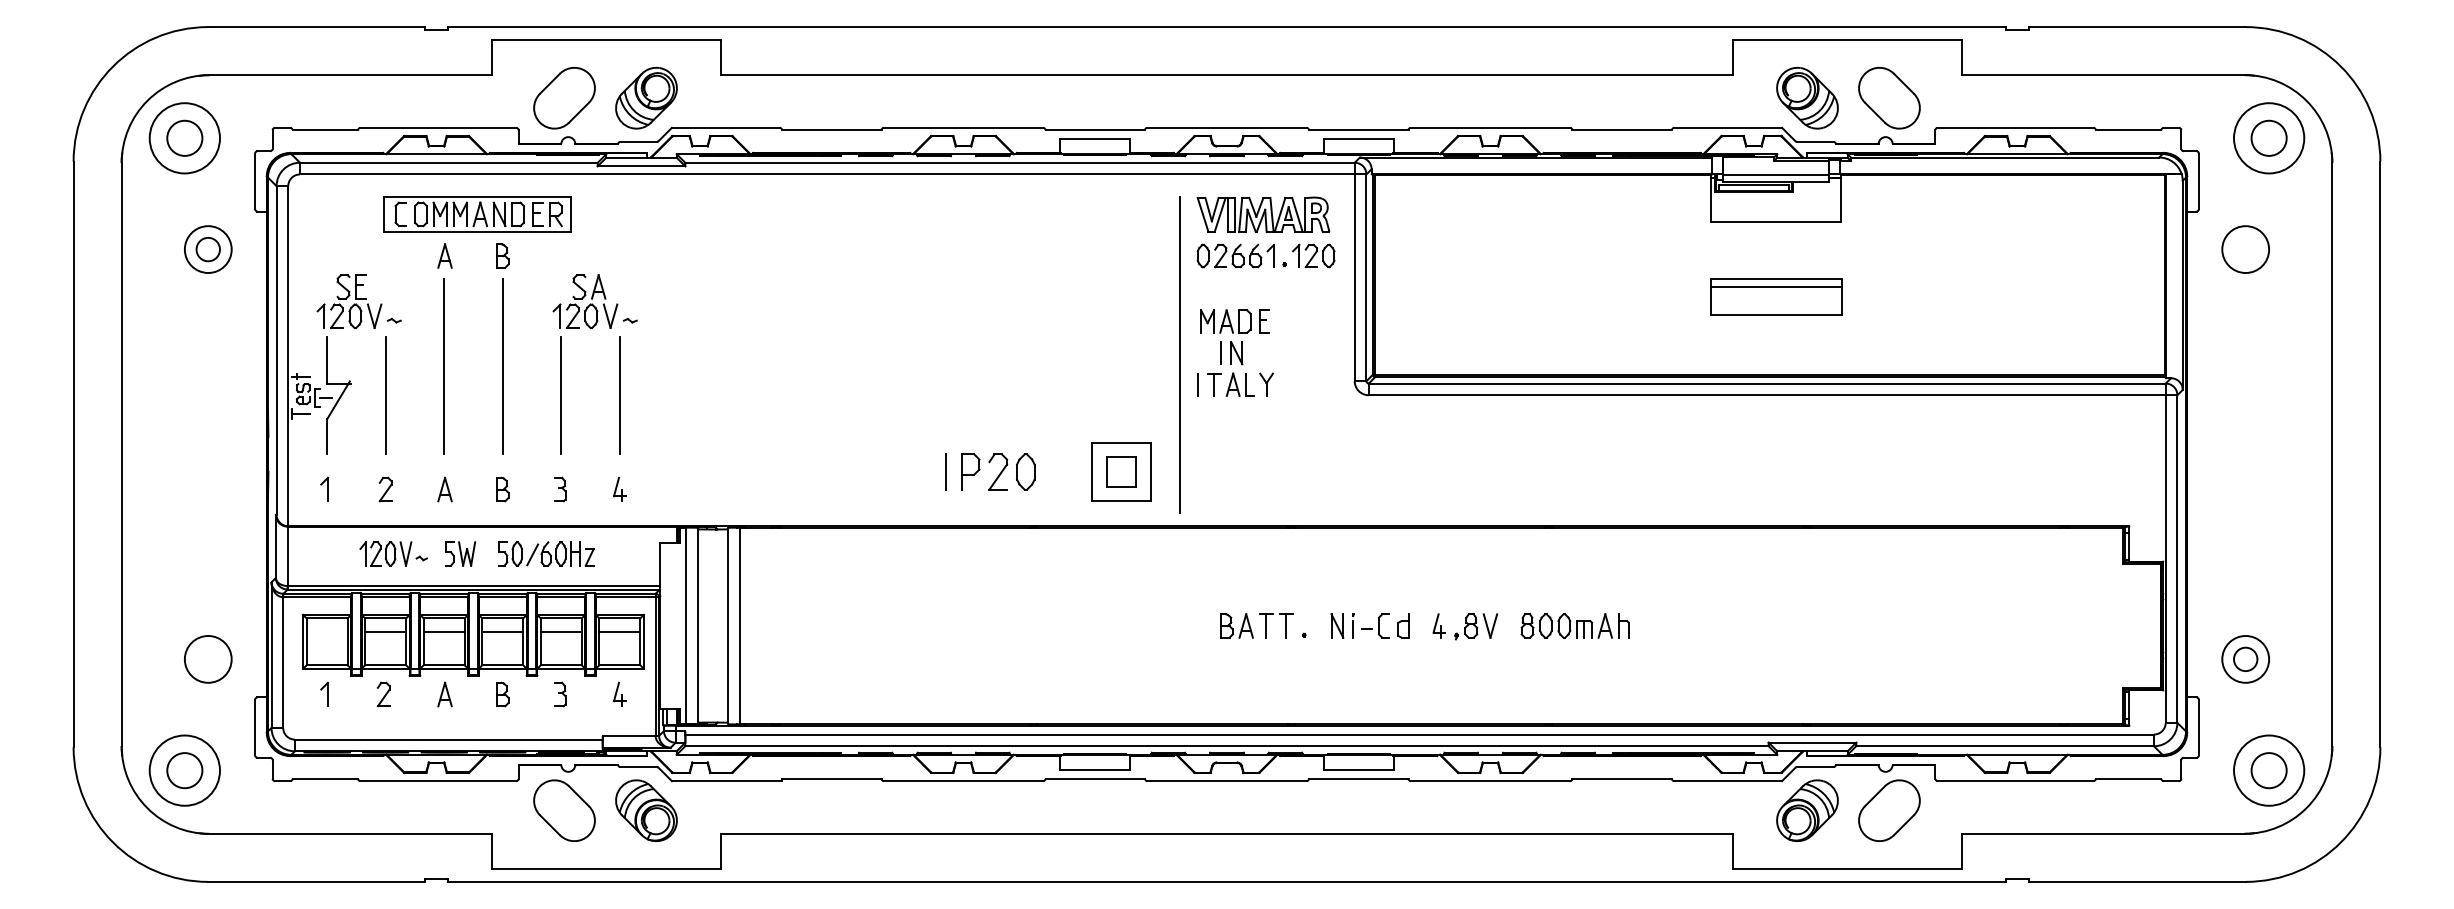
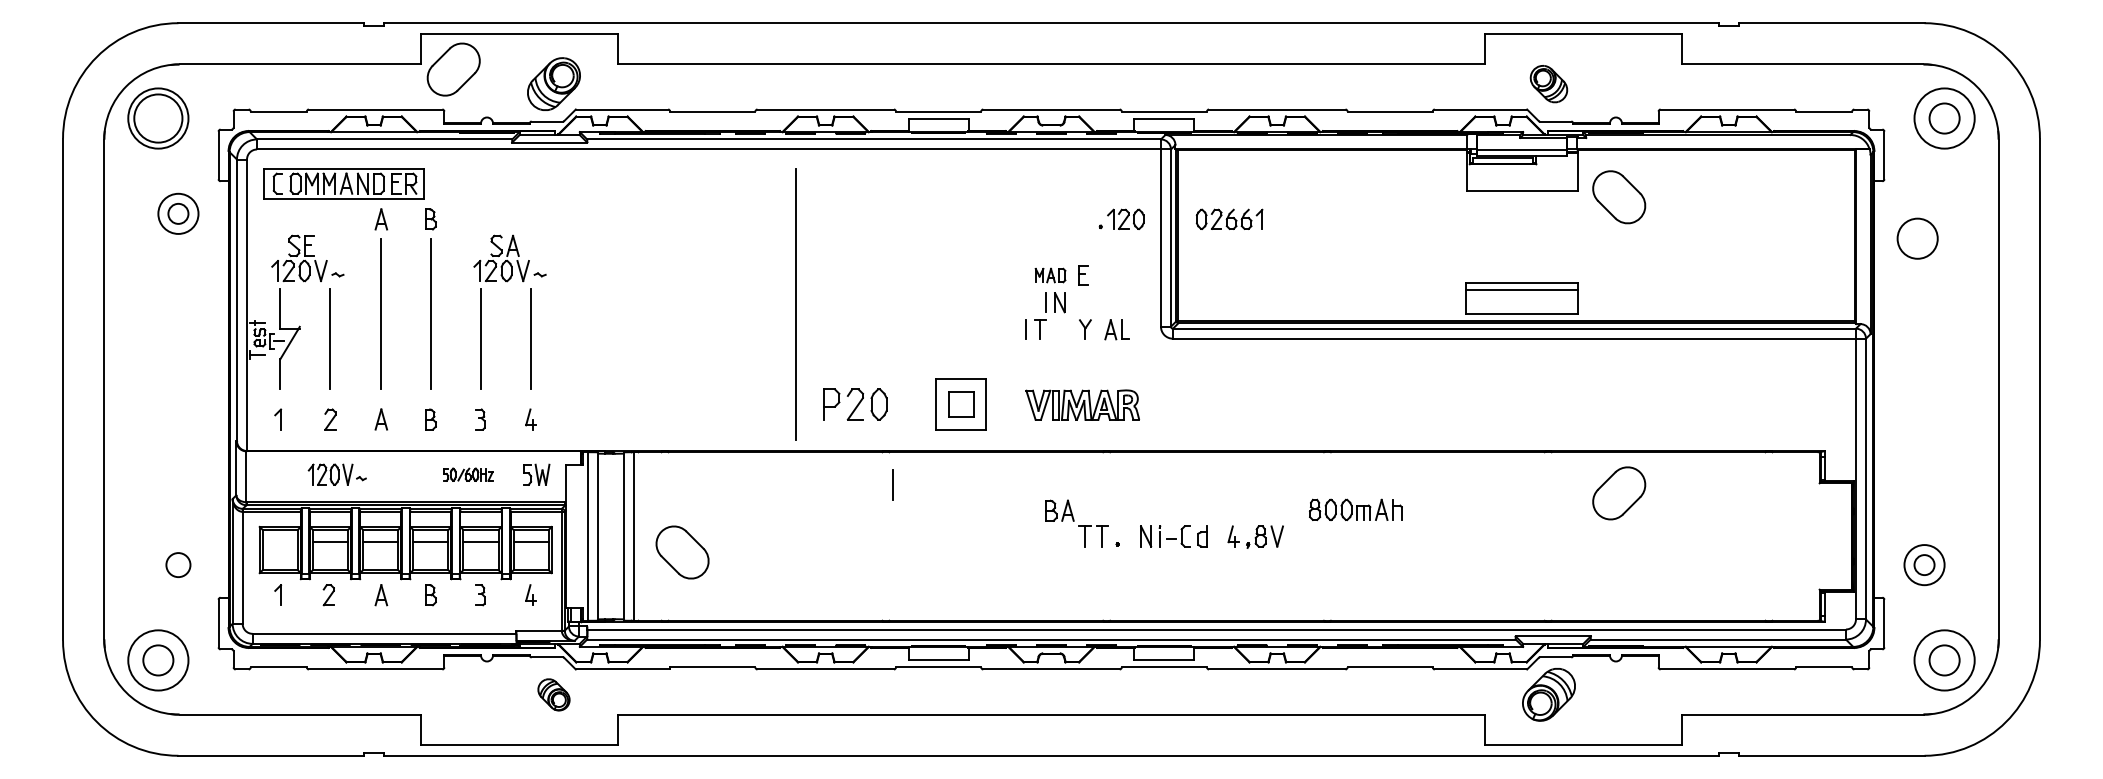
part: (1807, 97) -> (1548, 83), size x0.7
part: (564, 98) -> (453, 69), moved
part: (1889, 98) -> (1619, 197), moved
circle: (184, 137) -> (158, 117), size x1.6
part: (477, 214) -> (344, 183), moved
part: (1263, 214) -> (1082, 404), moved
circle: (2245, 249) -> (1917, 238), moved
part: (1235, 255) -> (1229, 218), moved
part: (1776, 296) -> (1522, 297), moved
part: (1225, 321) -> (1050, 275), size x0.7
line: (1179, 354) -> (795, 303), moved
part: (1239, 384) -> (1116, 329), moved
line: (945, 471) -> (892, 484), moved
part: (460, 553) -> (536, 474), moved
part: (546, 553) -> (468, 474), size x0.6
part: (1236, 625) -> (1059, 510), moved
part: (1574, 625) -> (1355, 509), moved
circle: (207, 658) -> (177, 564), size x0.6
part: (564, 810) -> (682, 552), moved
part: (646, 810) -> (554, 694), size x0.6
part: (1889, 810) -> (1619, 493), moved

